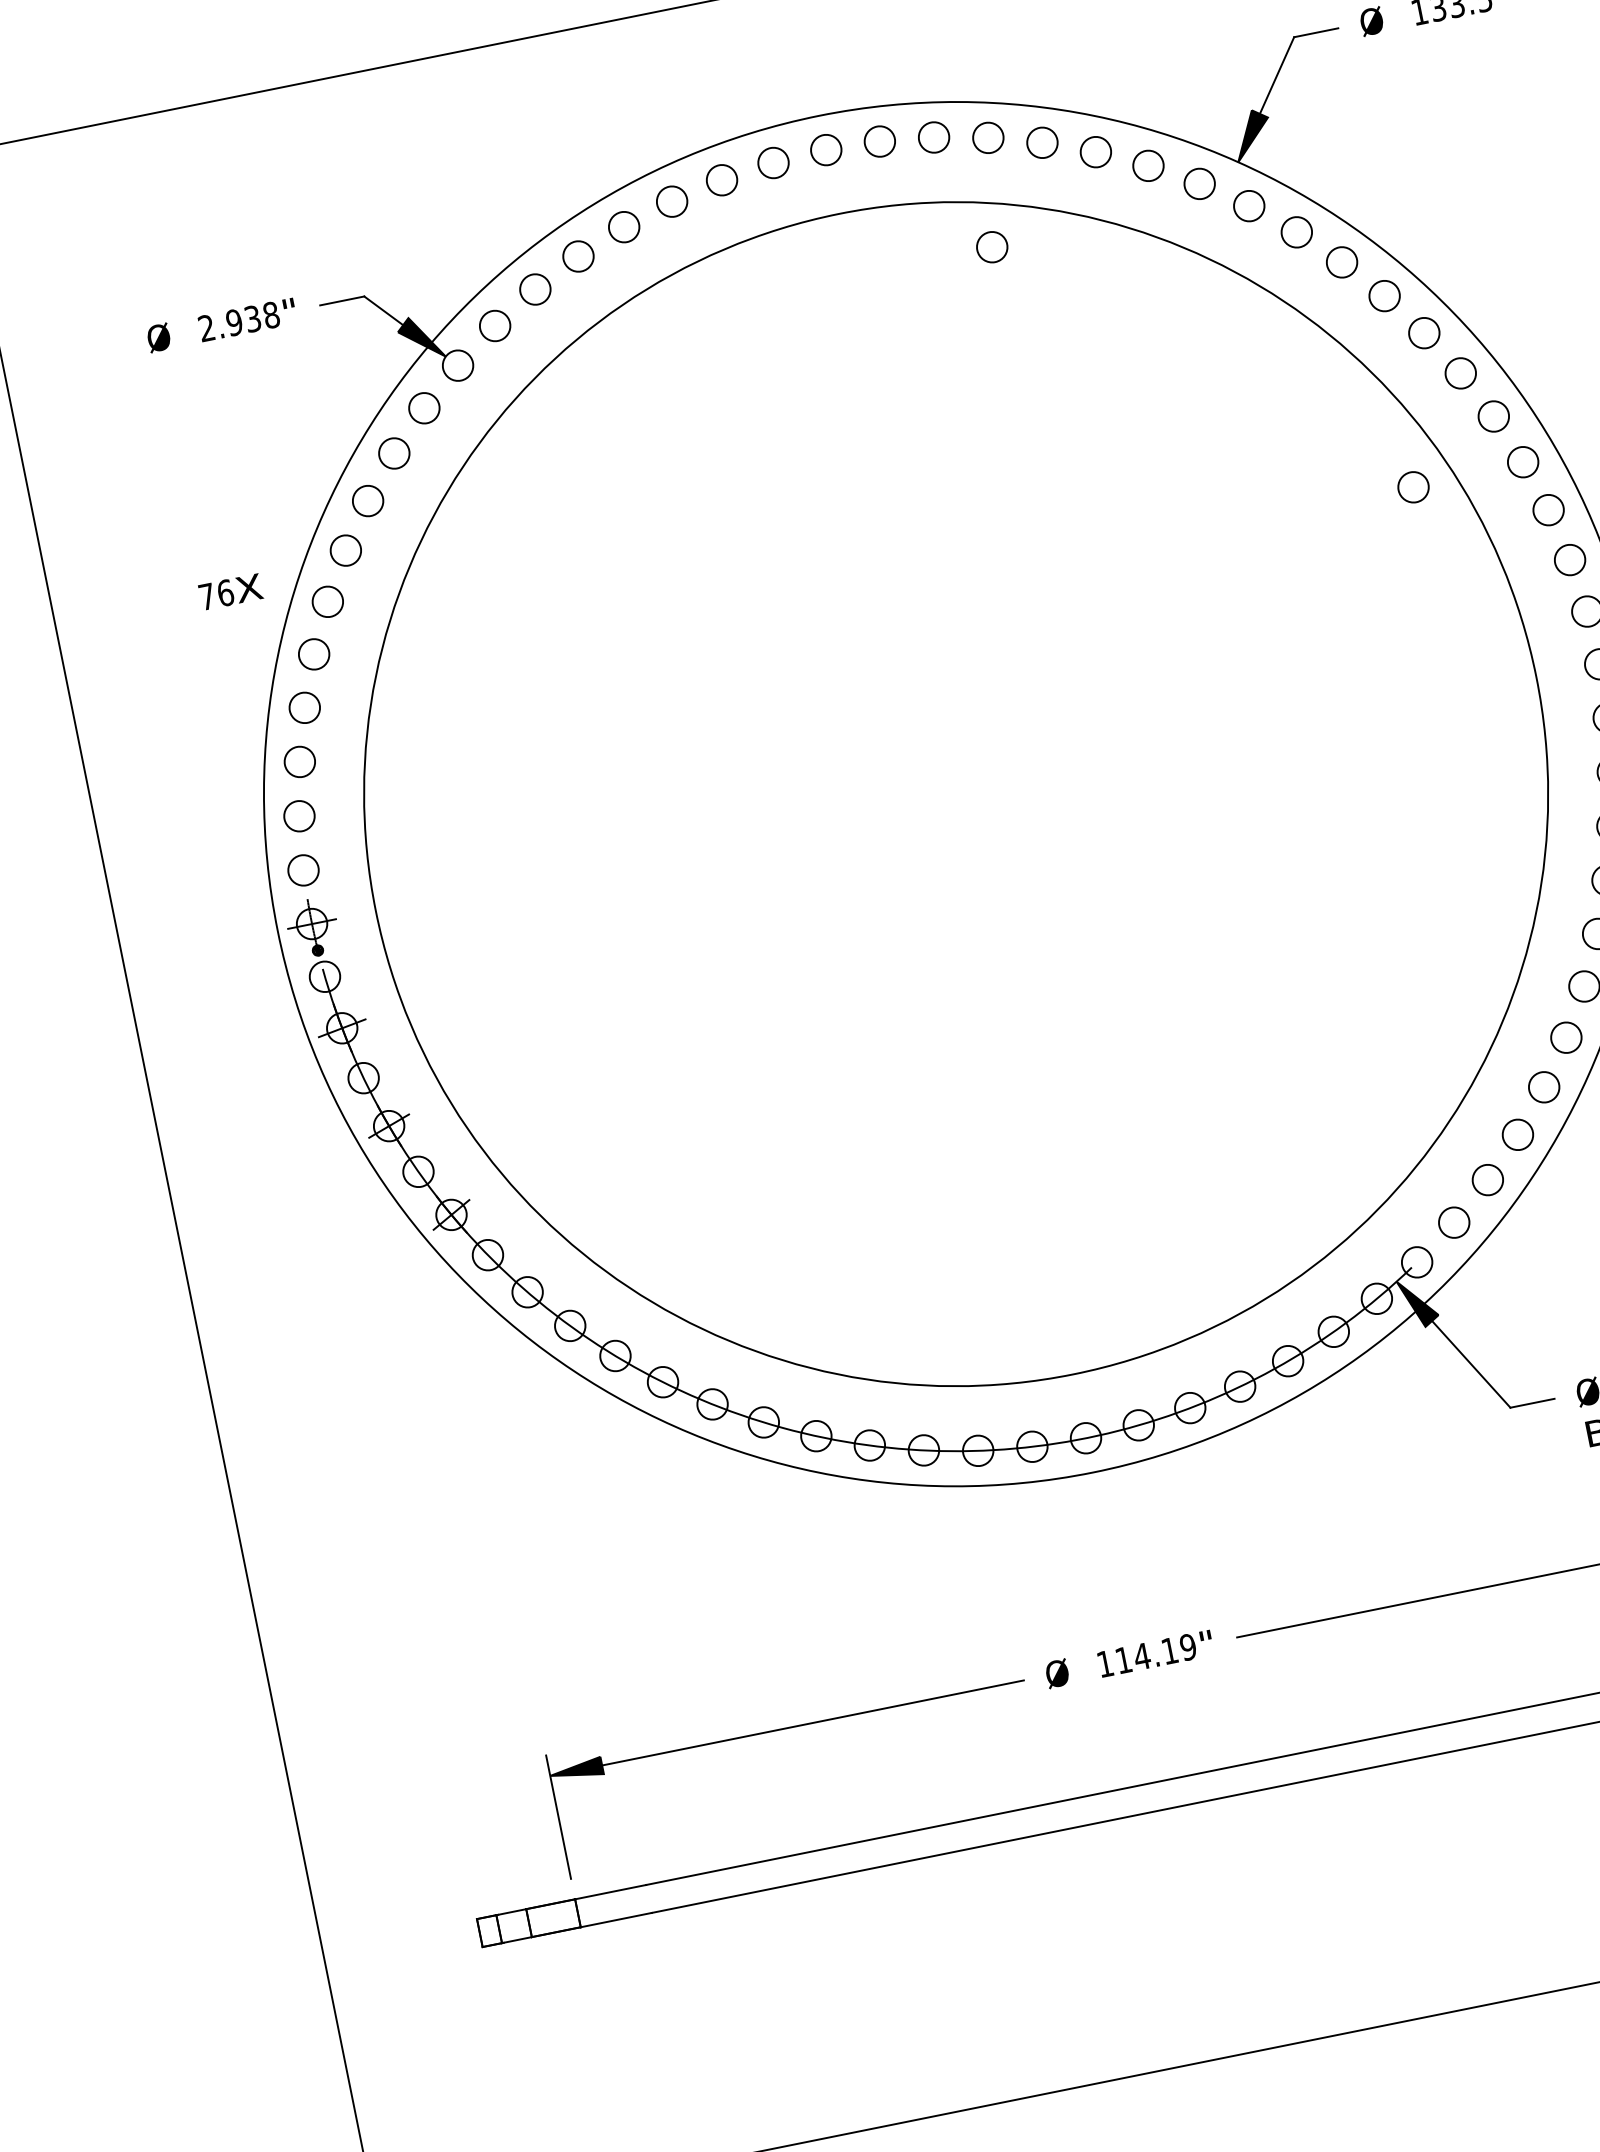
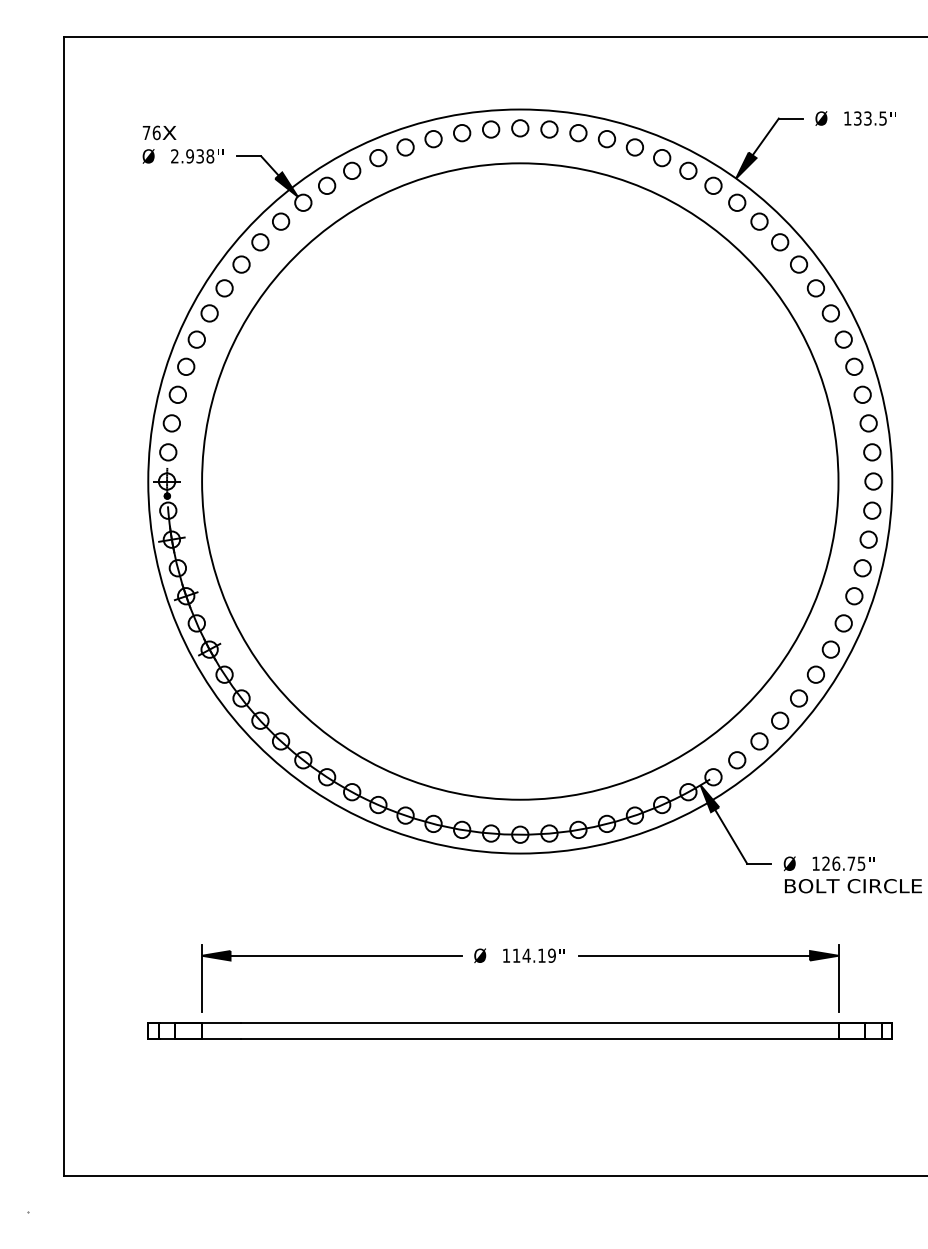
circle: (992, 247) -> (597, 197), removed
circle: (1412, 487) -> (793, 368), removed
text: (230, 591) -> (159, 132), moved

